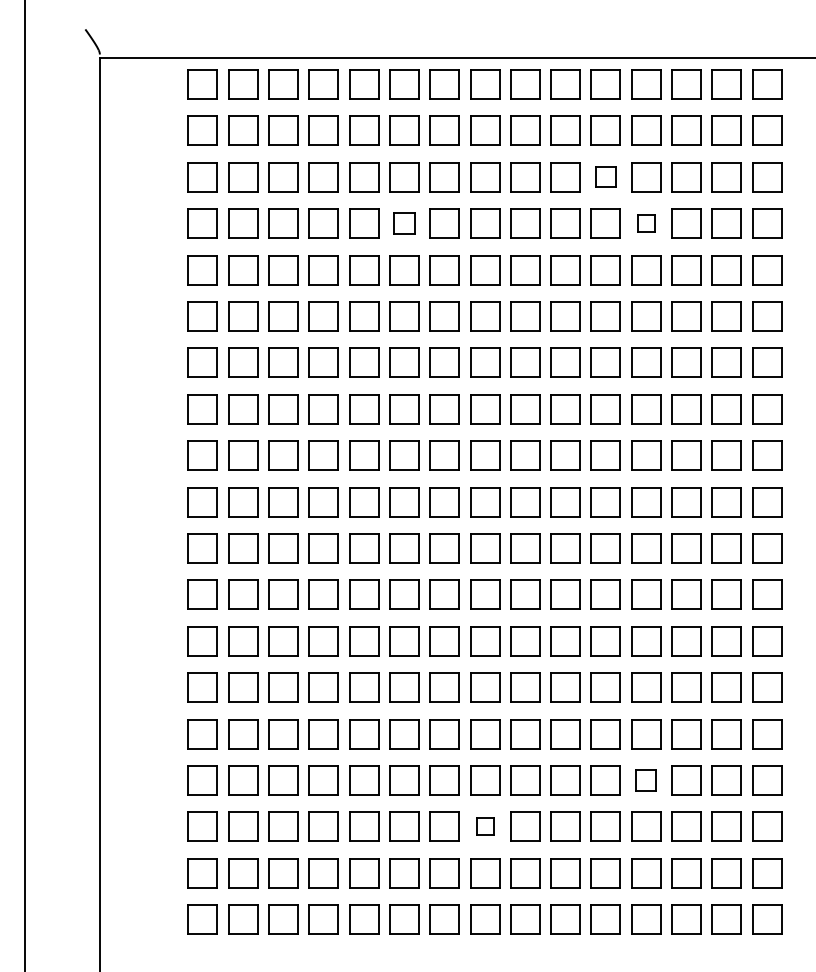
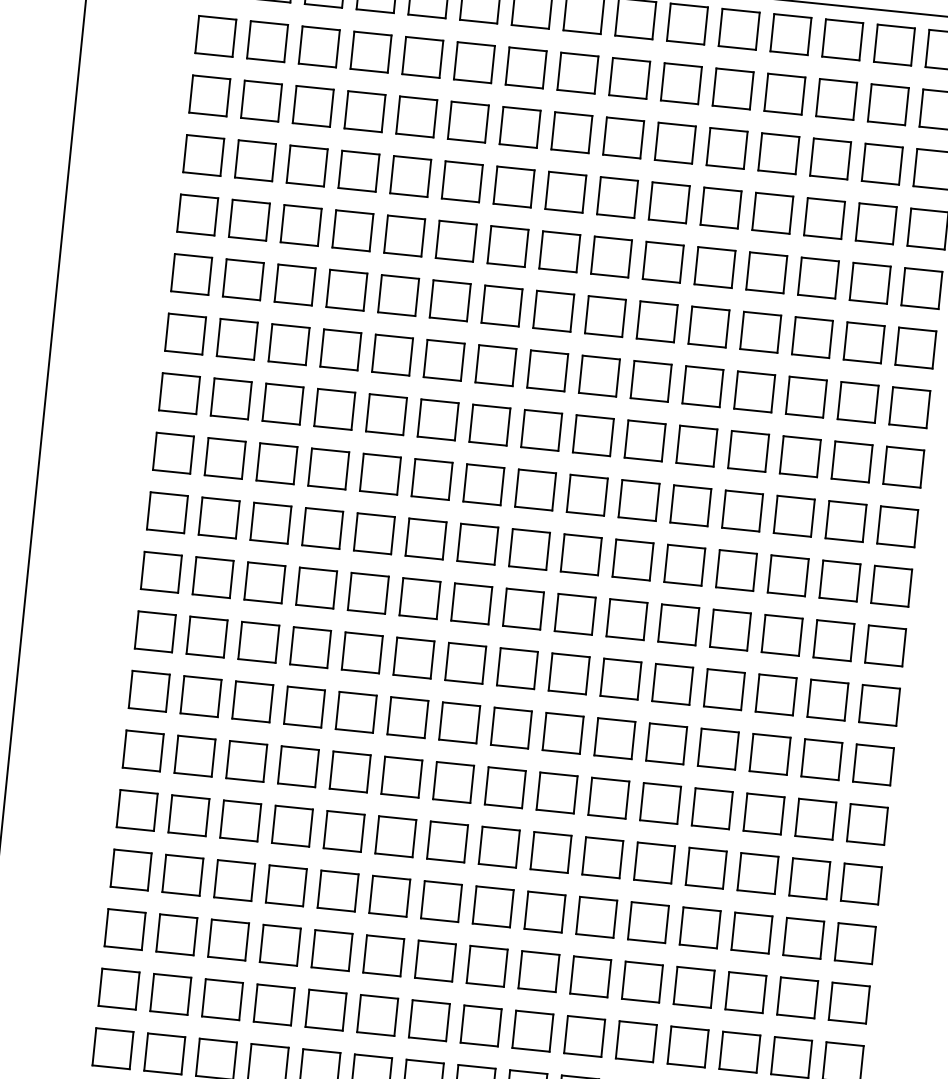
part: (605, 177) -> (726, 148), size x1.43
part: (404, 223) -> (462, 181), size x1.43
part: (646, 223) -> (773, 213), size x1.67
part: (646, 780) -> (700, 927), size x1.43
part: (485, 826) -> (487, 966), size x1.67

